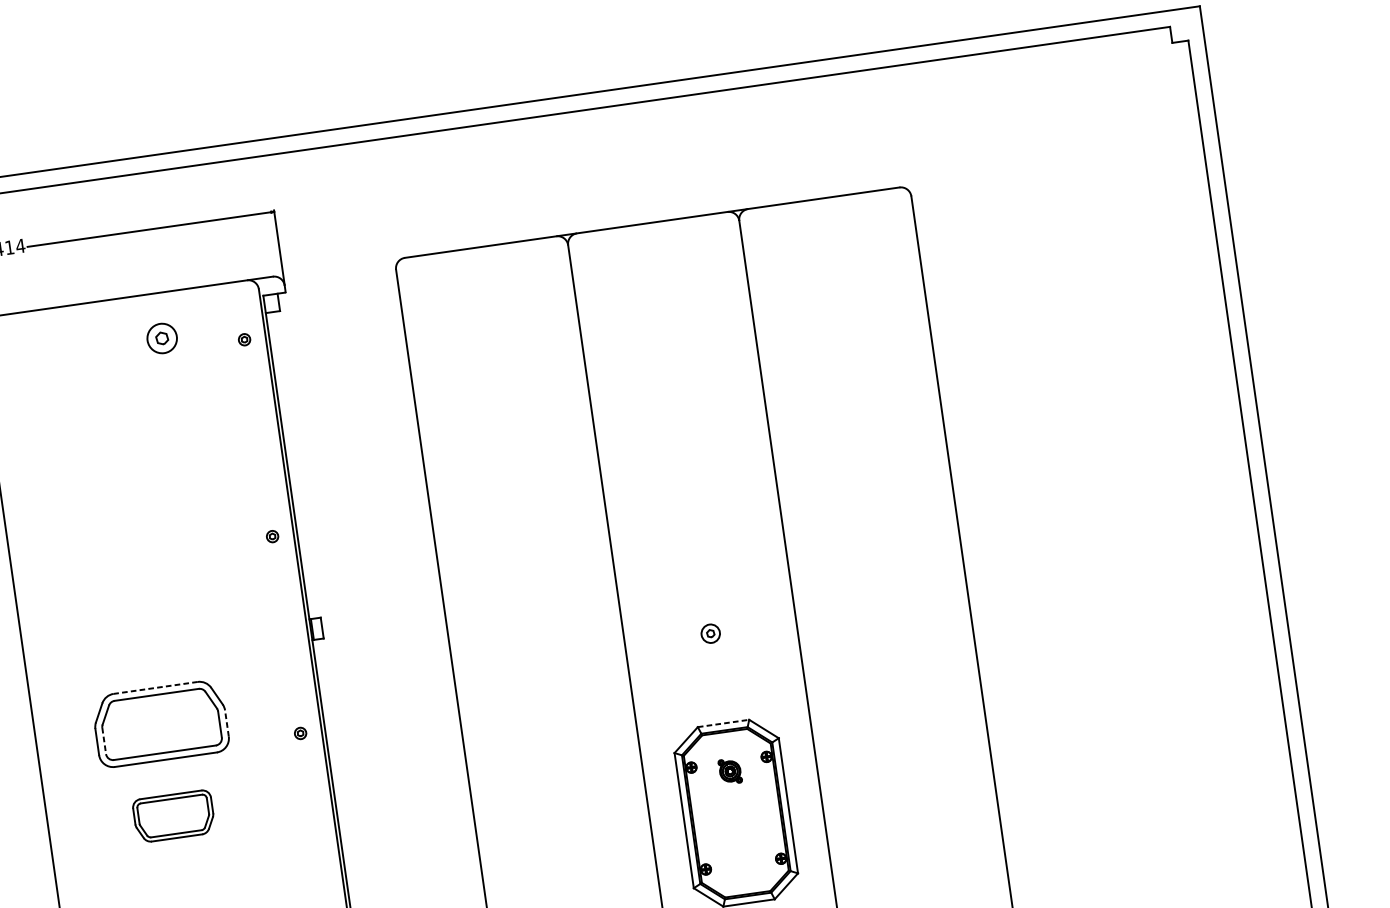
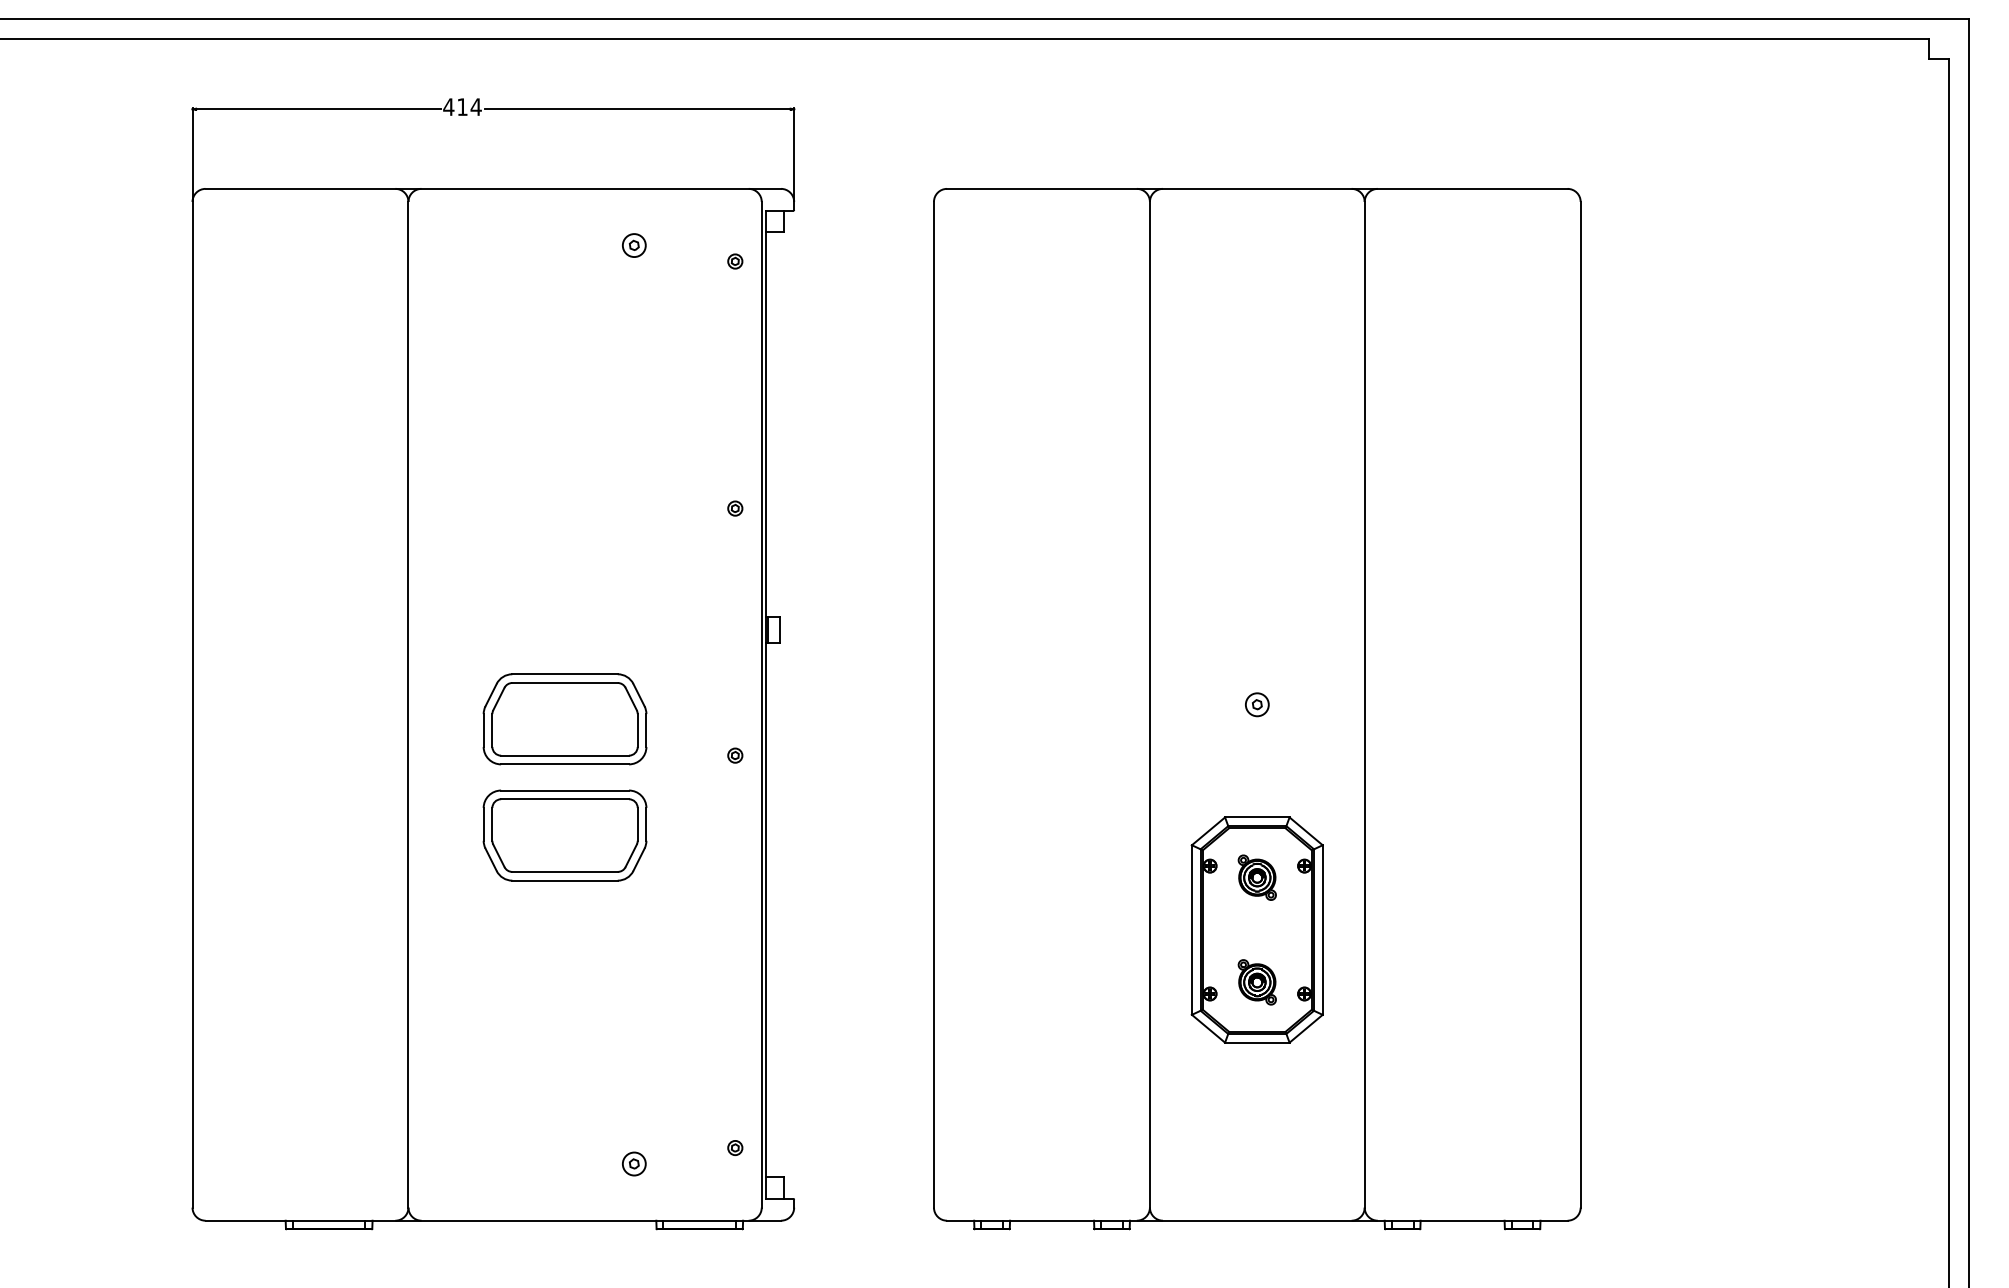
part: (162, 338) -> (634, 245), size x0.62
line: (156, 688) -> (565, 674), dashed -> solid
line: (226, 723) -> (646, 730), dashed -> solid
line: (723, 723) -> (1257, 817), dashed -> solid
line: (104, 741) -> (492, 731), dashed -> solid
part: (729, 771) -> (1256, 877), size x1.43
part: (173, 816) -> (564, 835), size x1.67
part: (741, 855) -> (1256, 982), added

